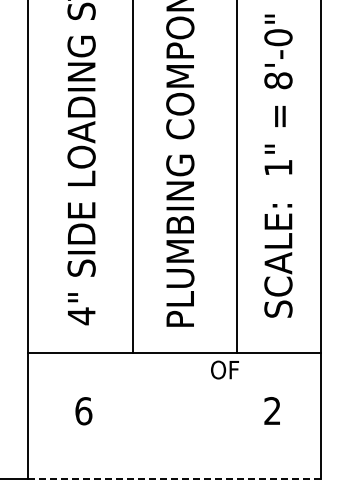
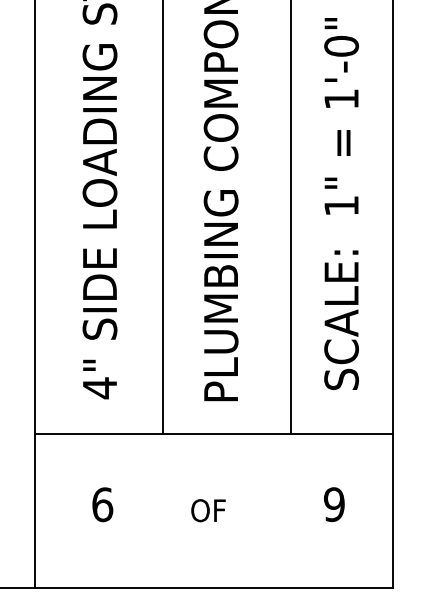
text: (278, 80) -> (341, 98), 8'-0" -> 1'-0"
text: (224, 369) -> (207, 510), moved
text: (272, 411) -> (334, 505), 2 -> 9
line: (174, 479) -> (214, 588), dashed -> solid

